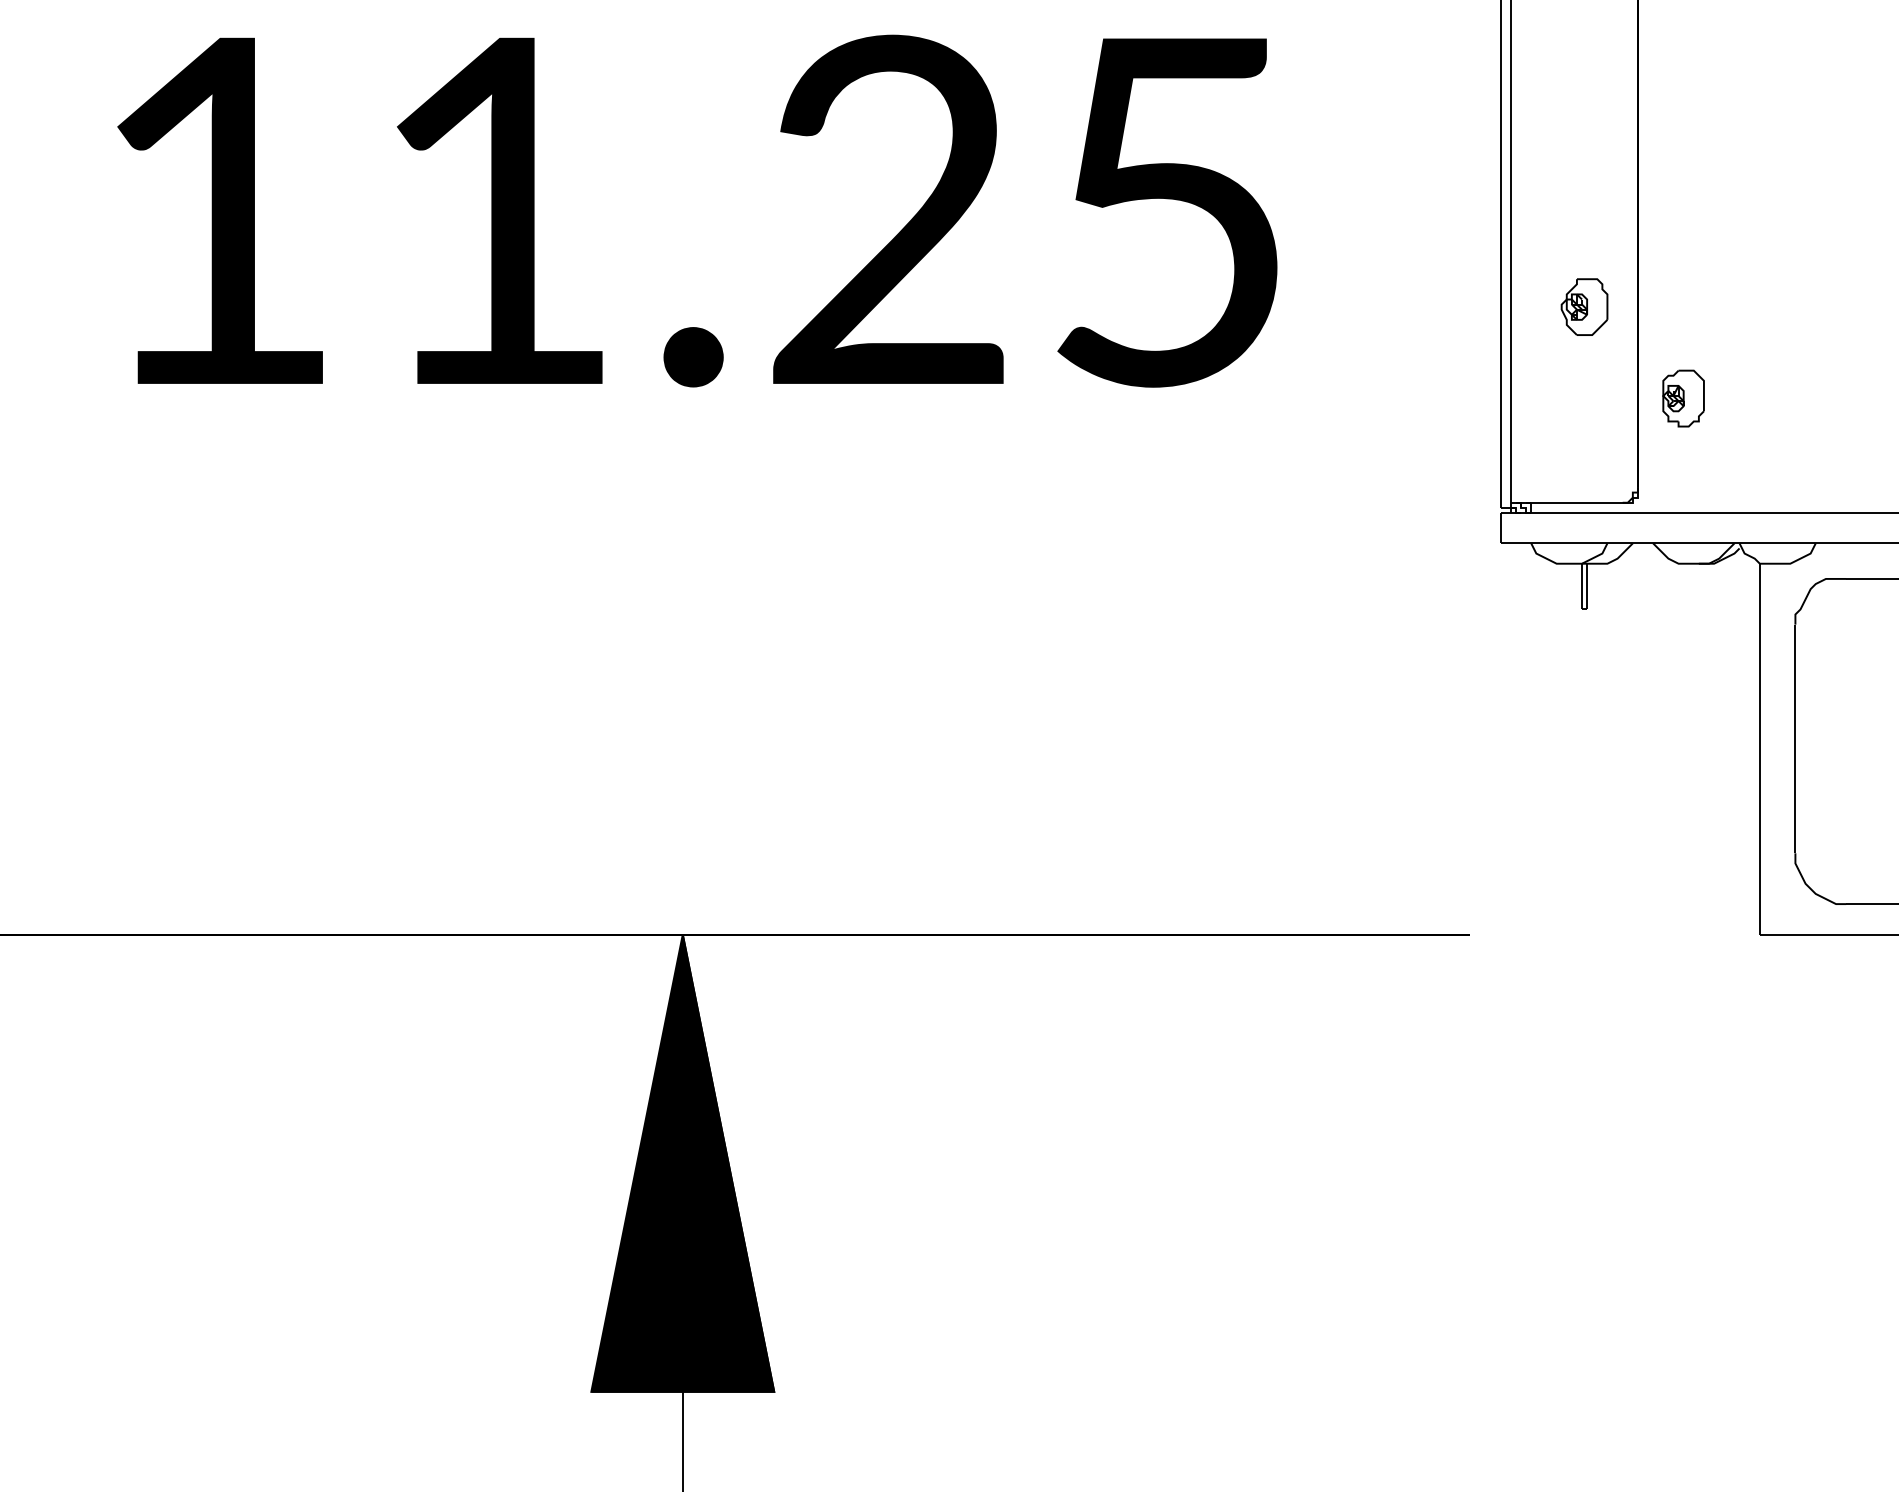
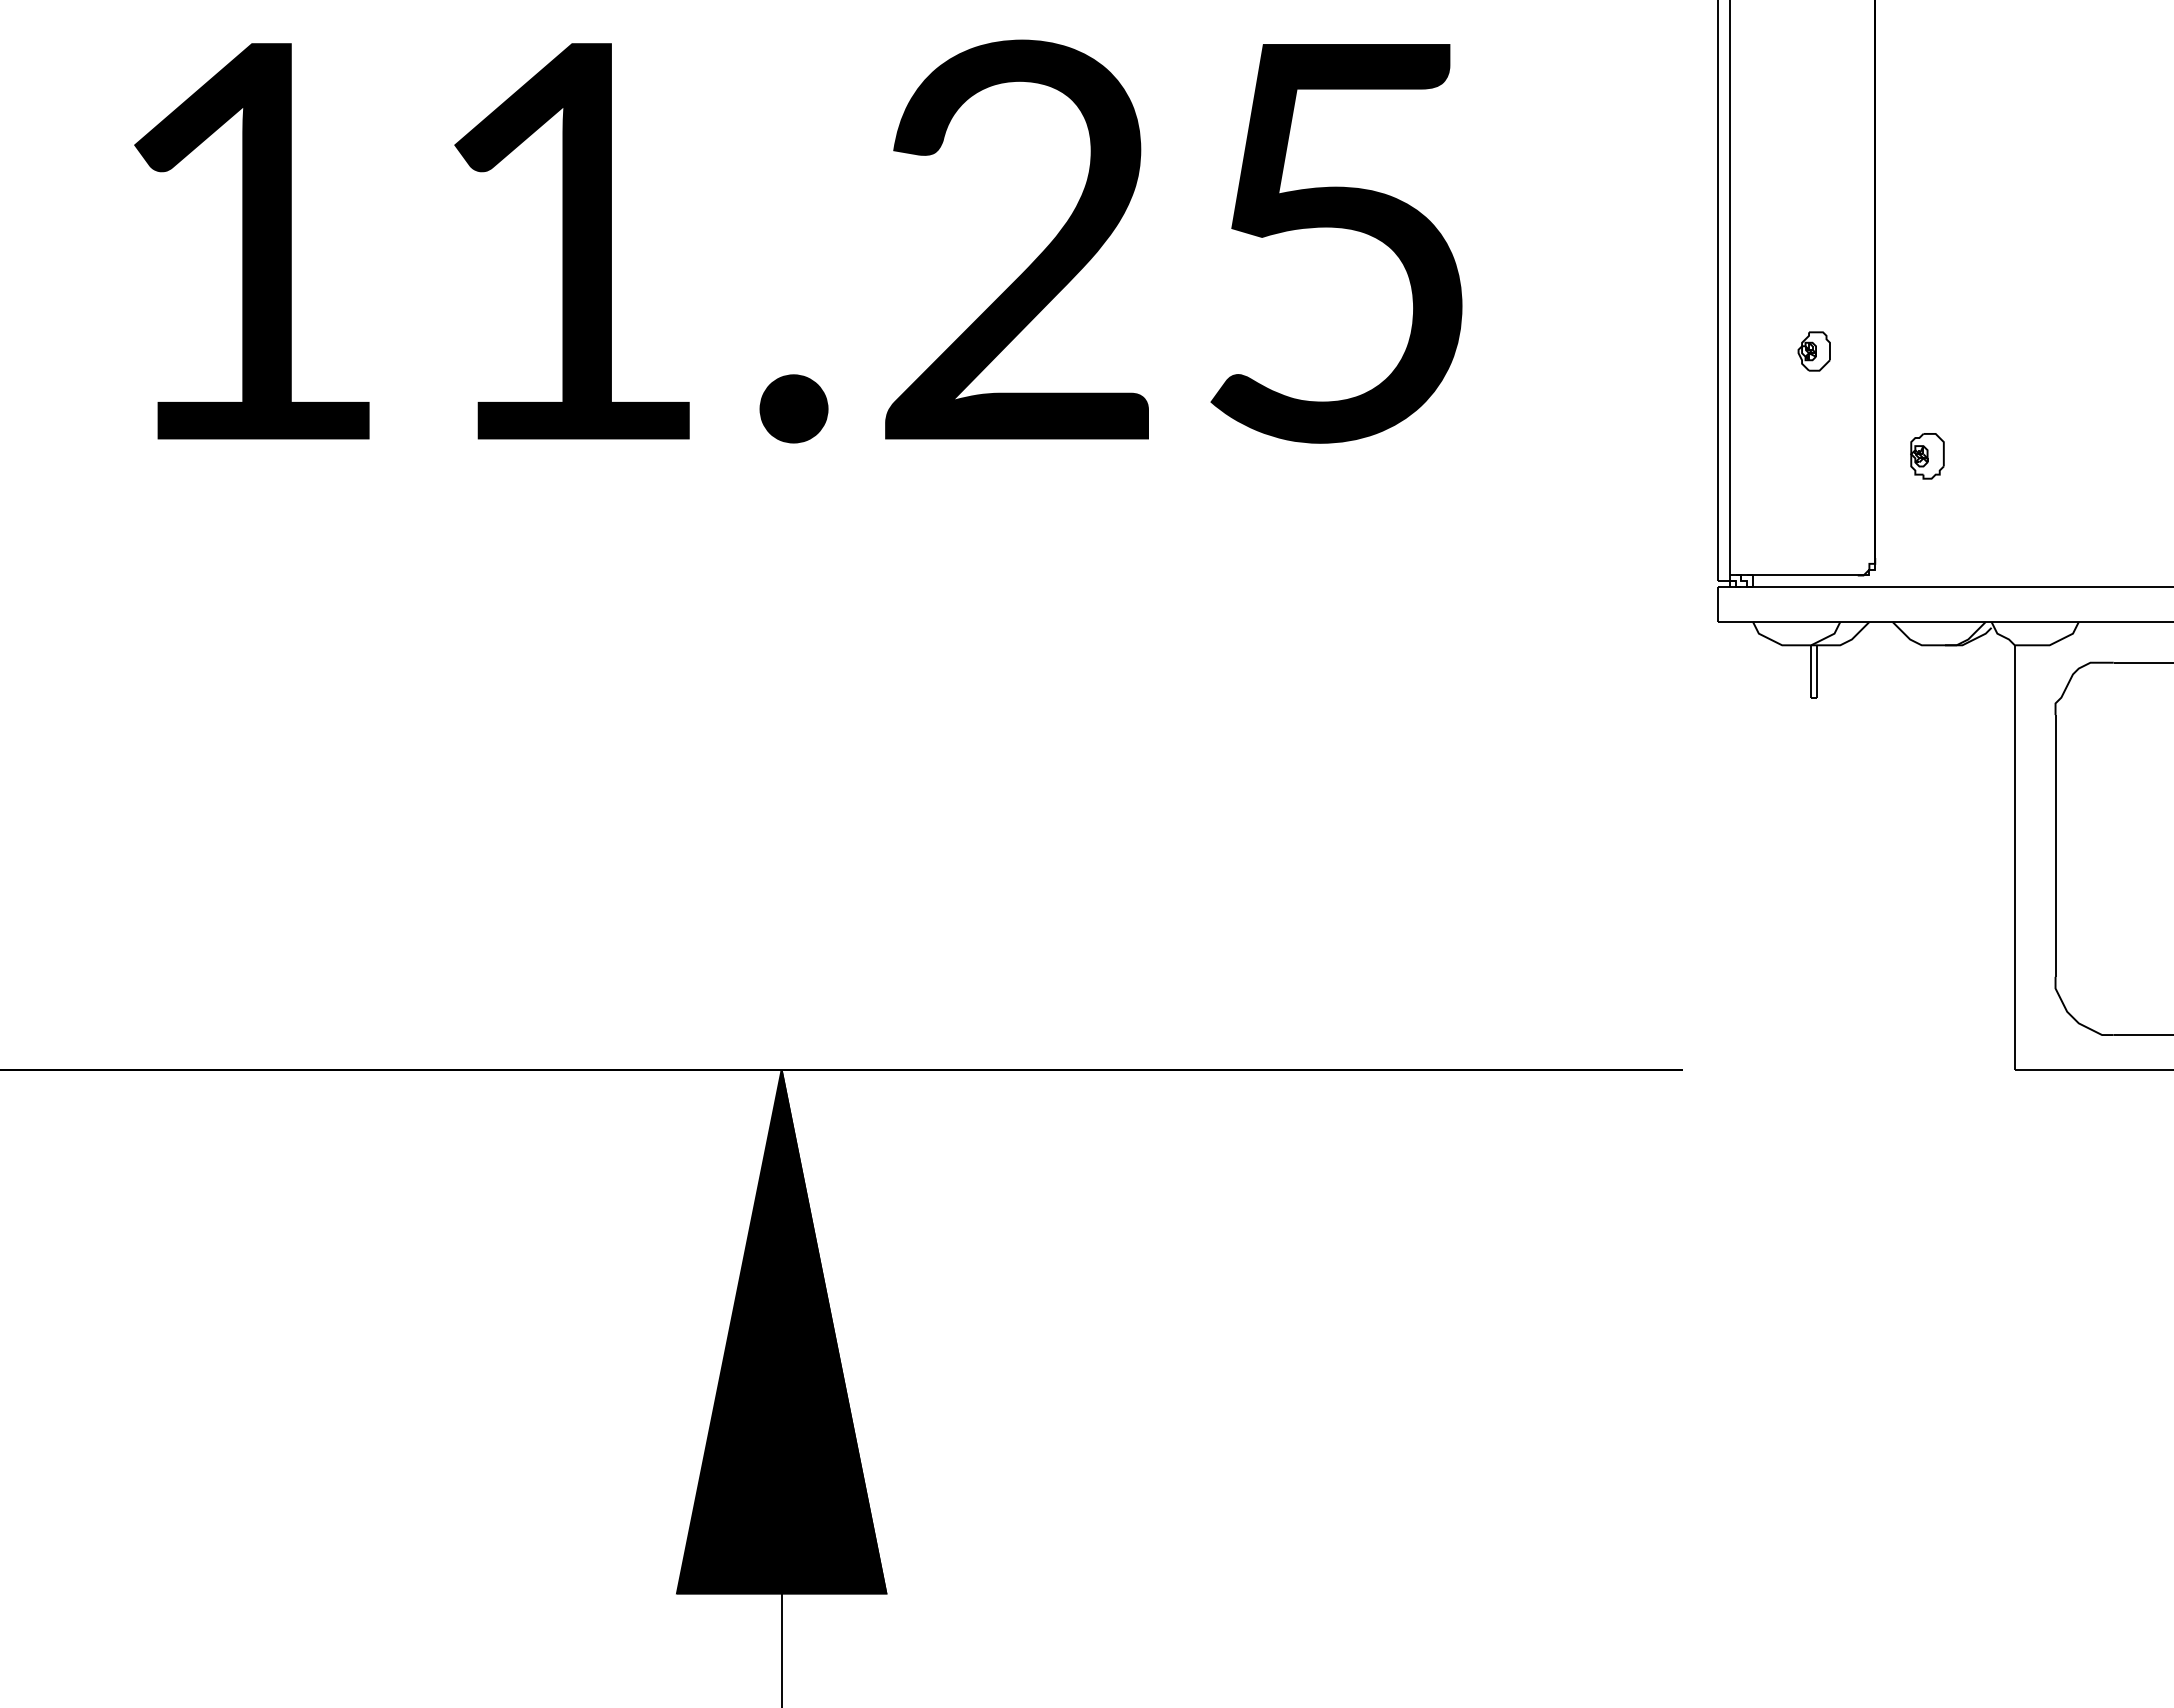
part: (1584, 307) -> (1814, 351), size x0.6
part: (1683, 398) -> (1927, 456), size x0.7

